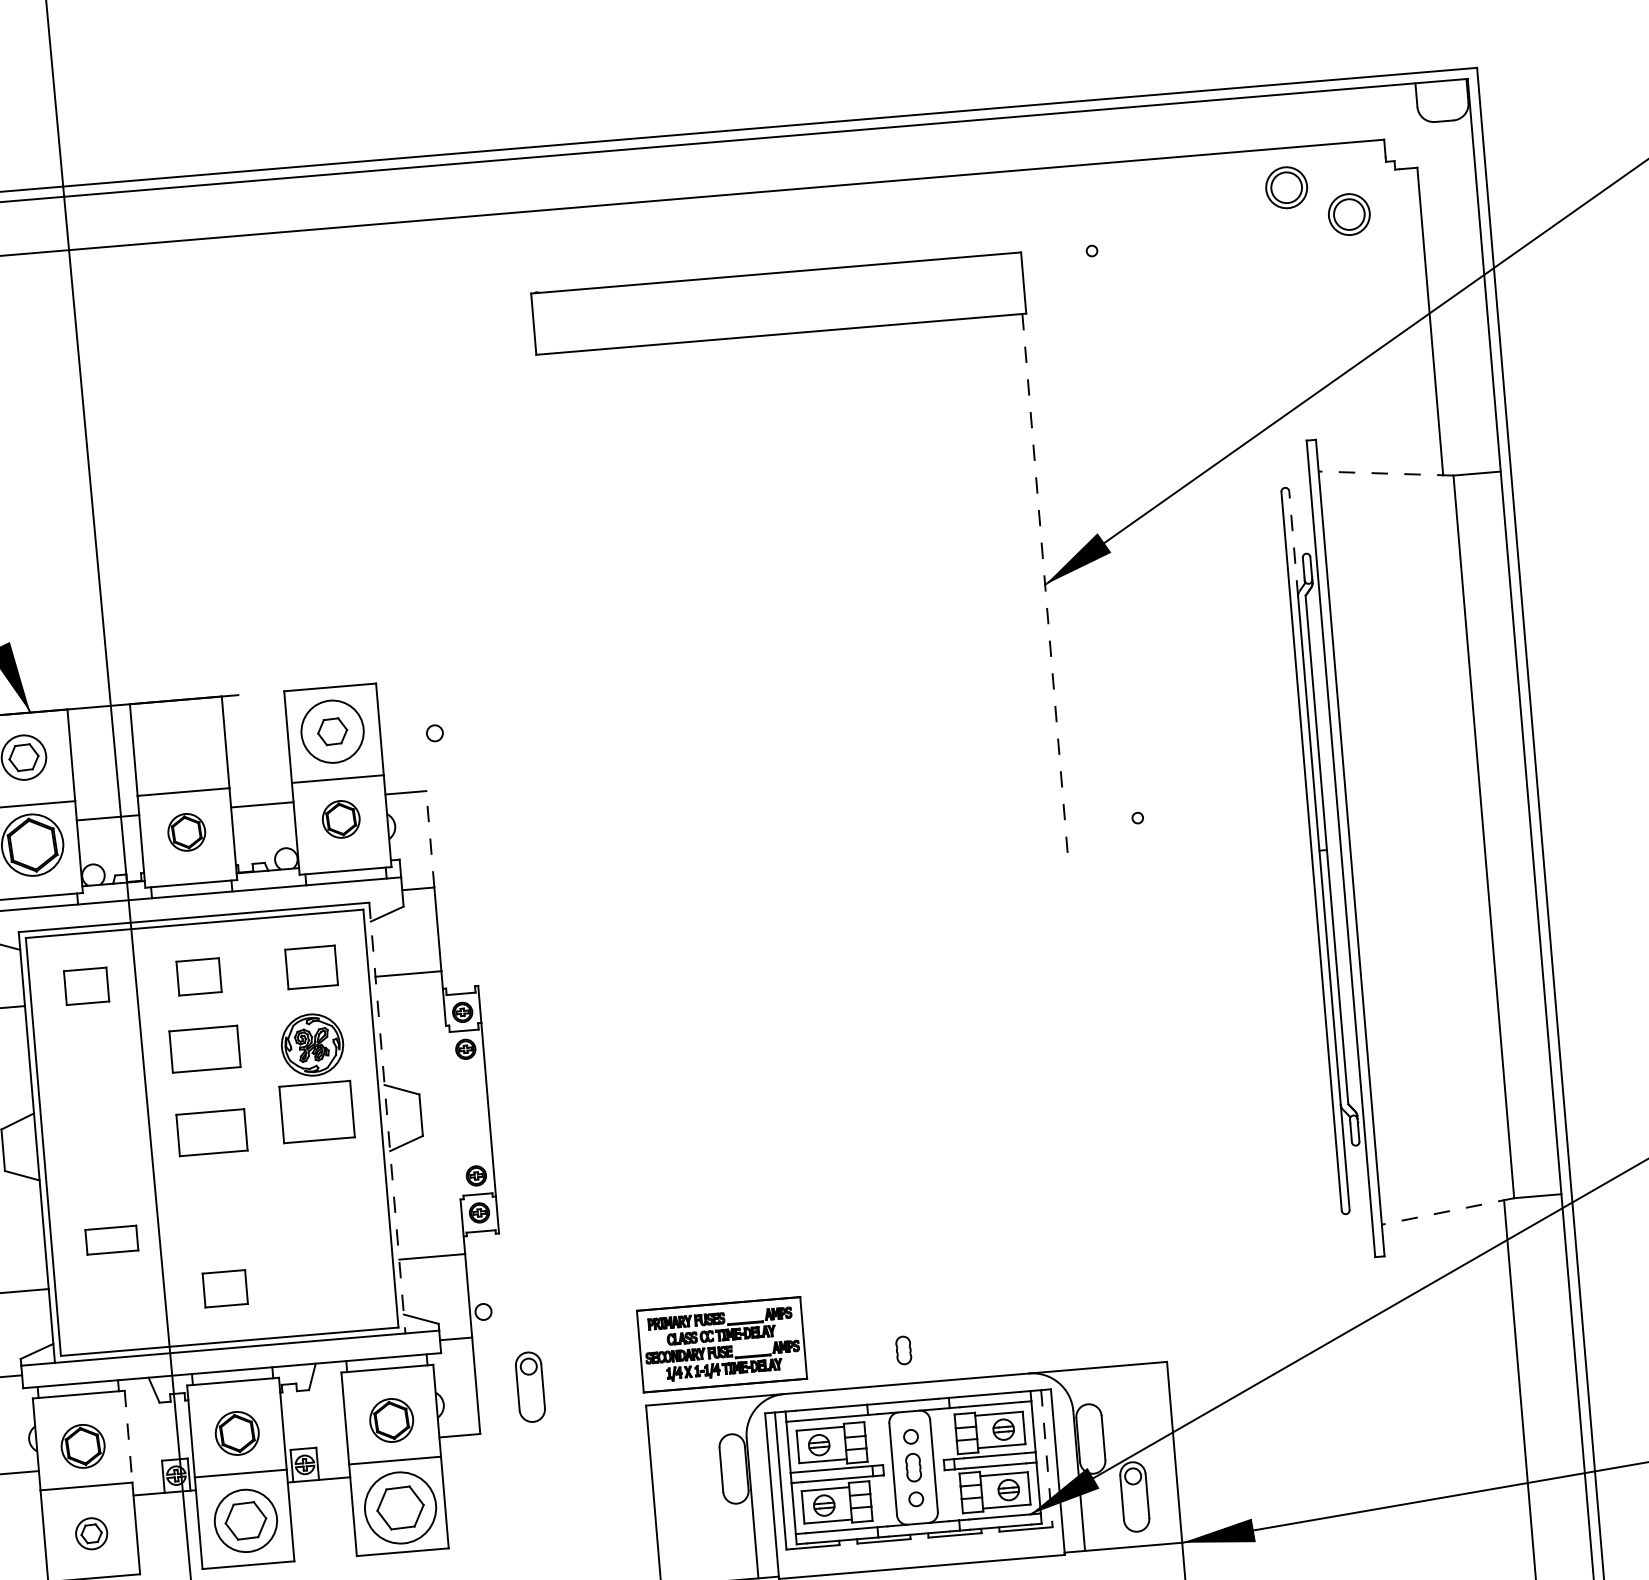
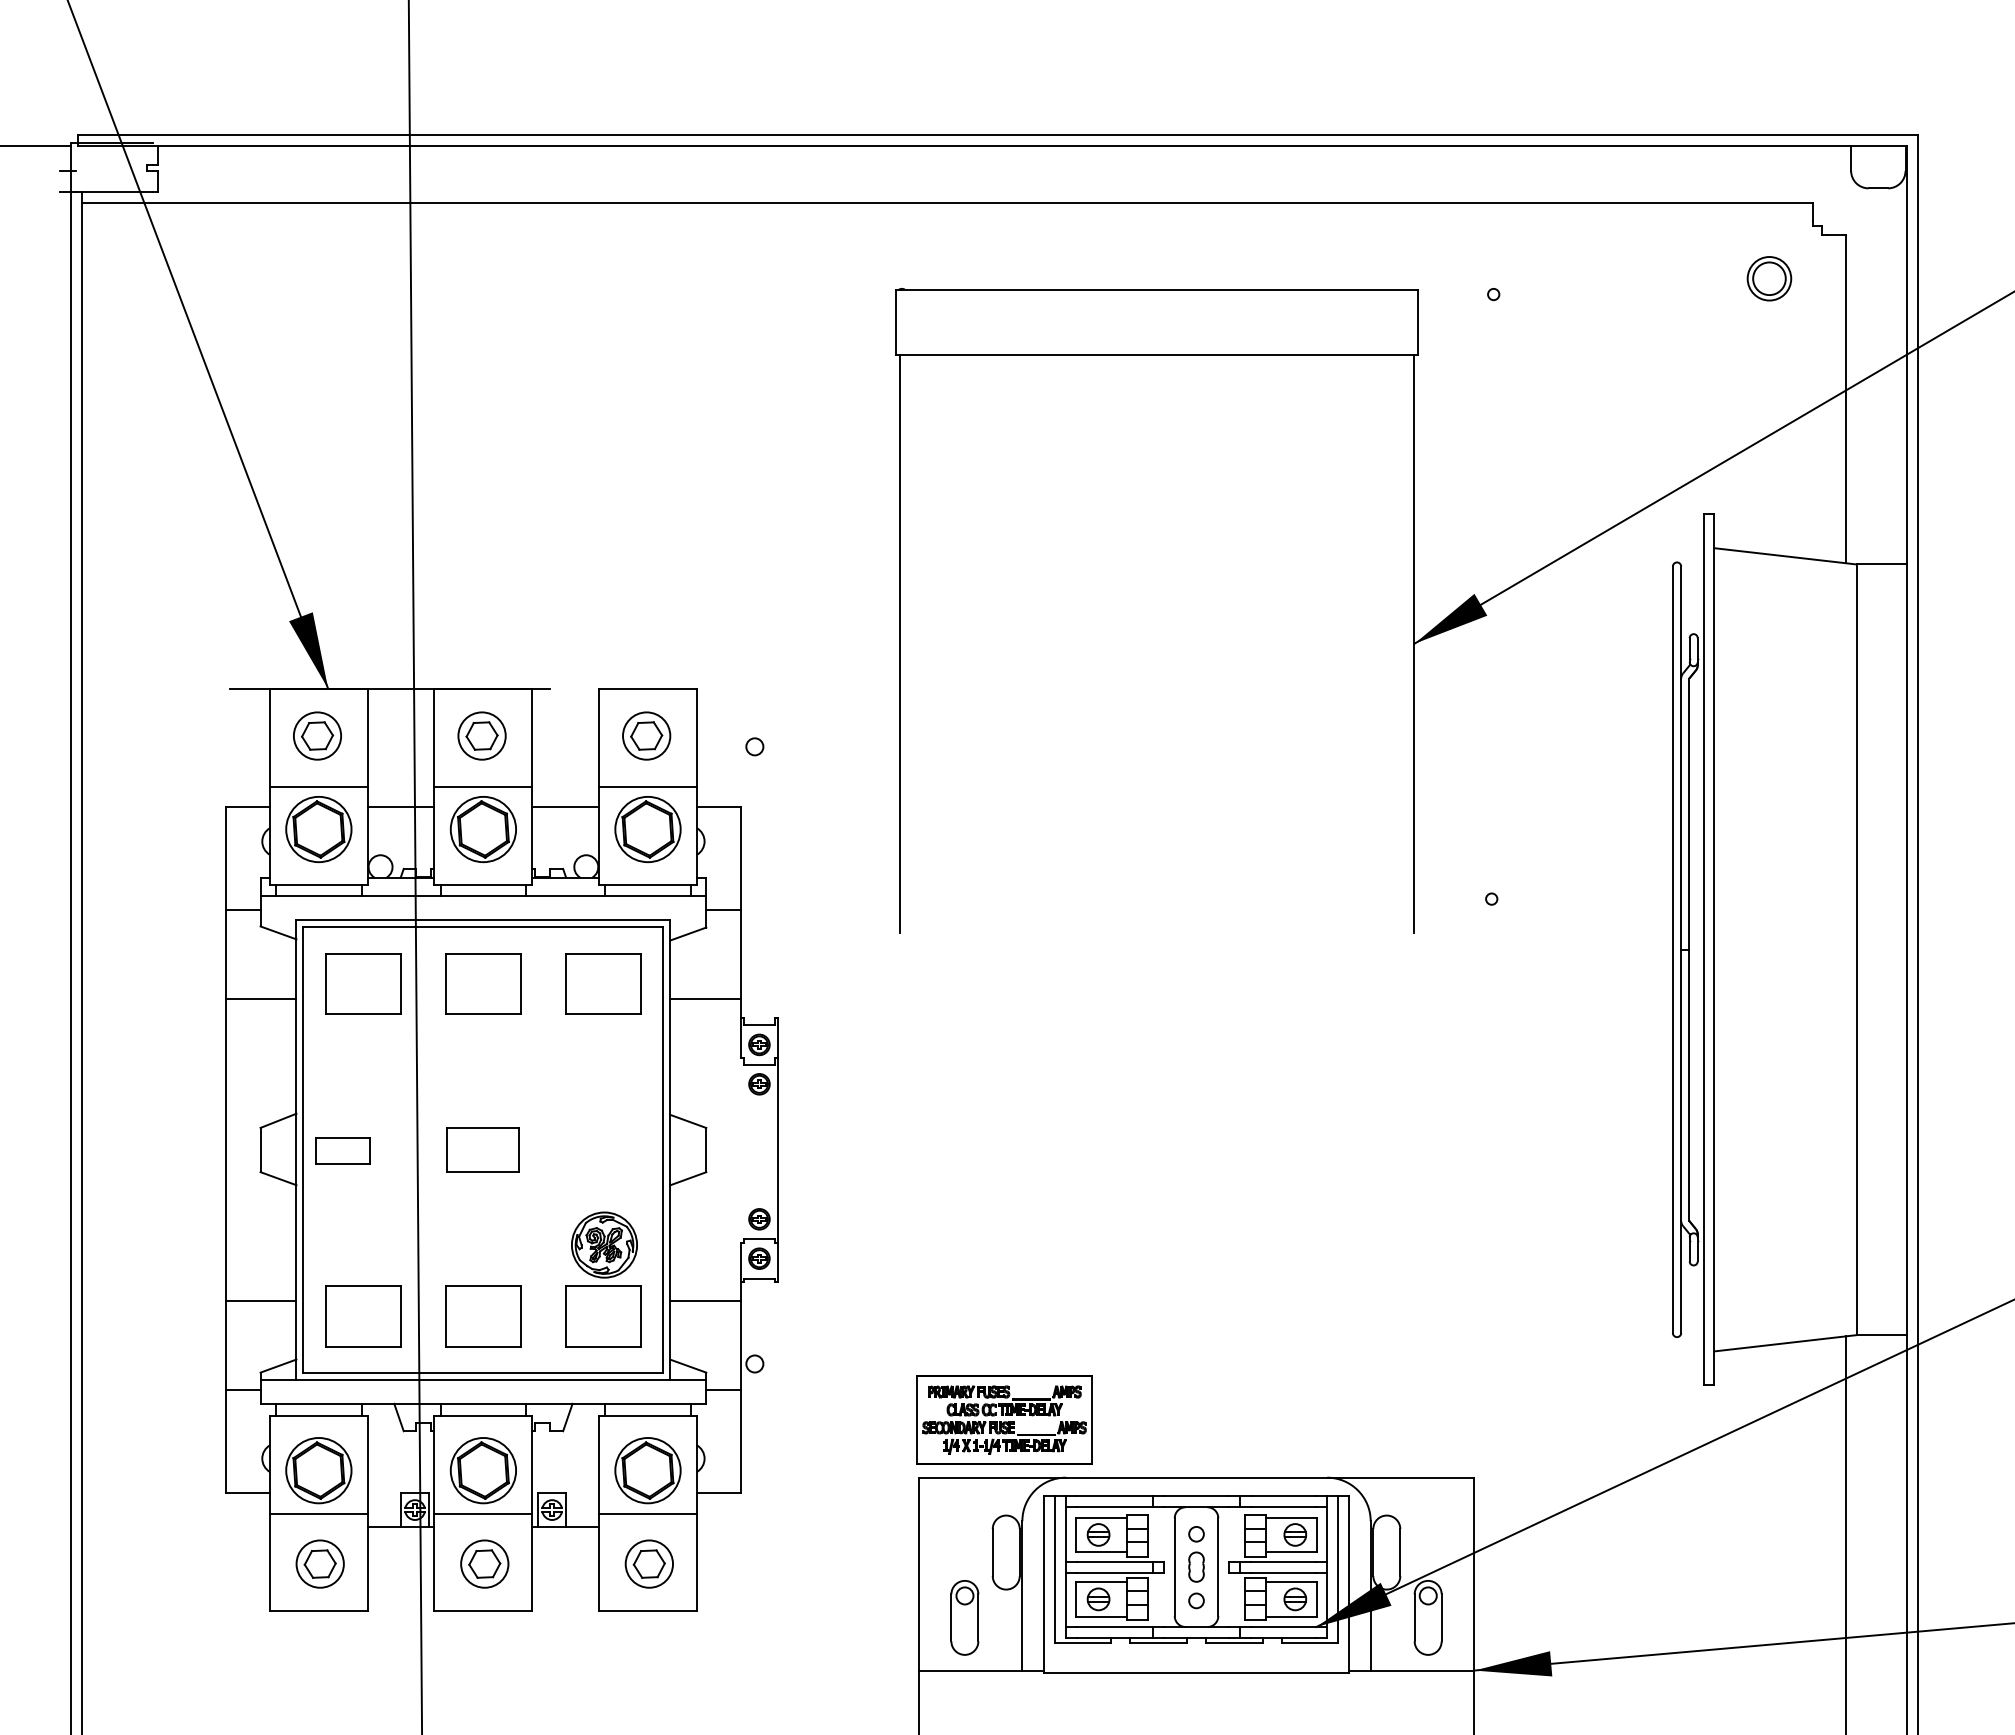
part: (1286, 187) -> (1705, 244), removed
line: (1386, 473) -> (1785, 556), dashed -> solid
line: (1293, 543) -> (1681, 622), dashed -> solid
line: (1045, 584) -> (1414, 643), dashed -> solid
line: (563, 624) -> (900, 643), added
circle: (332, 731) -> (646, 735), size x0.71
part: (177, 744) -> (481, 735), added
part: (340, 819) -> (647, 829), size x1.67
part: (186, 832) -> (482, 829), size x1.67
line: (430, 839) -> (740, 858), dashed -> solid
part: (311, 967) -> (603, 983), size x1.43
part: (199, 976) -> (483, 983), size x1.67
part: (86, 986) -> (363, 983), size x1.67
part: (204, 1048) -> (482, 1060), removed
part: (314, 1077) -> (603, 1279), moved
line: (387, 1118) -> (670, 1150), dashed -> solid
line: (1448, 1211) -> (1785, 1343), dashed -> solid
part: (111, 1239) -> (342, 1150), moved
part: (225, 1288) -> (483, 1316), size x1.67
part: (112, 1298) -> (363, 1316), added
part: (903, 1349) -> (1196, 1441), removed
part: (530, 1386) -> (964, 1617), moved
part: (391, 1420) -> (647, 1470), size x1.43
part: (236, 1433) -> (482, 1470), size x1.43
line: (128, 1436) -> (367, 1464), dashed -> solid
part: (82, 1446) -> (318, 1470), size x1.43
line: (1046, 1458) -> (1338, 1569), dashed -> solid
part: (399, 1507) -> (648, 1563), size x0.62
part: (245, 1520) -> (484, 1563), size x0.71
part: (91, 1533) -> (319, 1563), size x1.43

